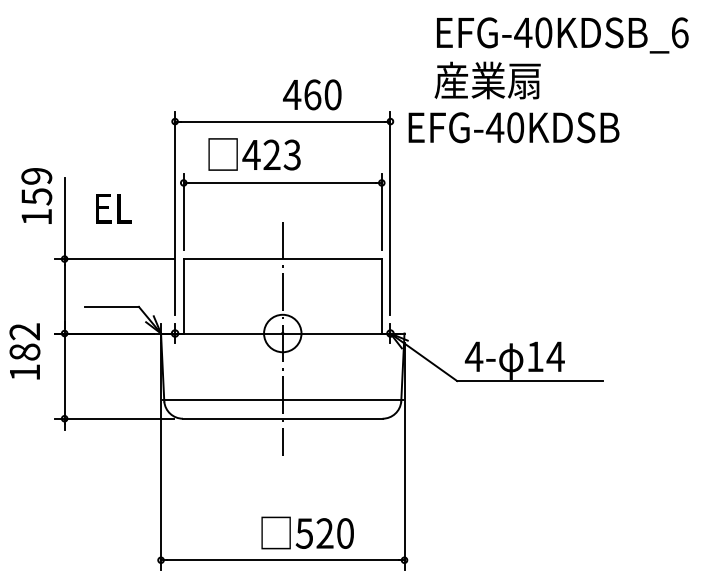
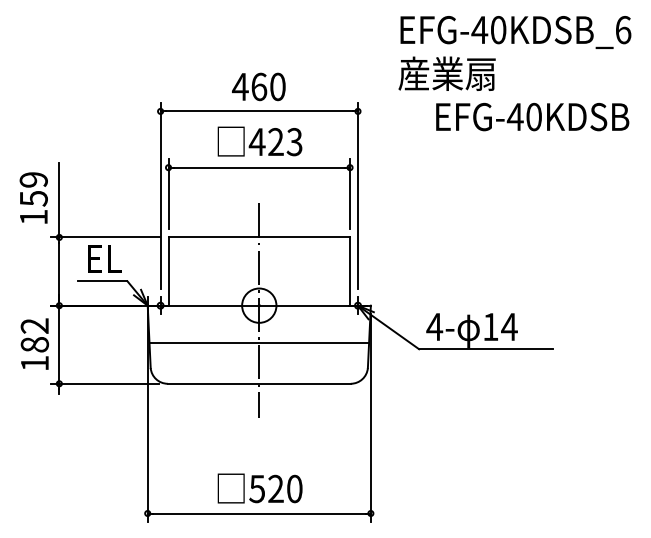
text: (312, 94) -> (259, 86), moved
text: (513, 127) -> (532, 116), moved
text: (254, 154) -> (259, 141), moved
text: (36, 195) -> (33, 197), moved
text: (113, 208) -> (104, 258), moved
text: (24, 351) -> (34, 344), moved
line: (282, 399) -> (259, 342), moved
text: (307, 532) -> (259, 488), moved

